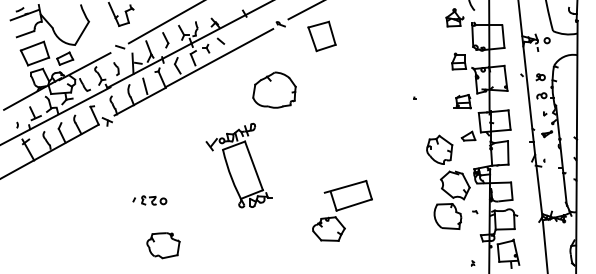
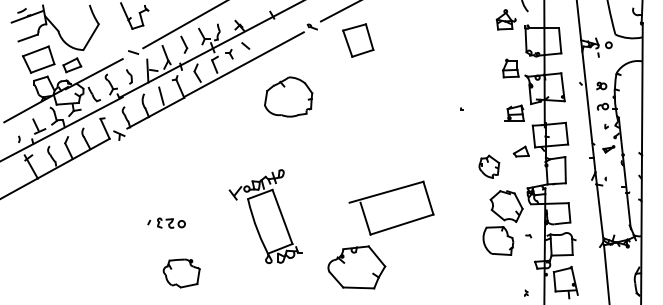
part: (274, 89) -> (288, 96), moved
part: (439, 149) -> (489, 166), size x0.7
part: (238, 165) -> (265, 216), moved
part: (342, 210) -> (381, 234), size x1.6

